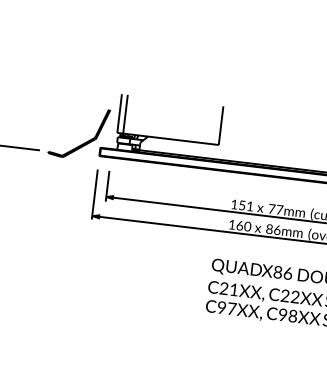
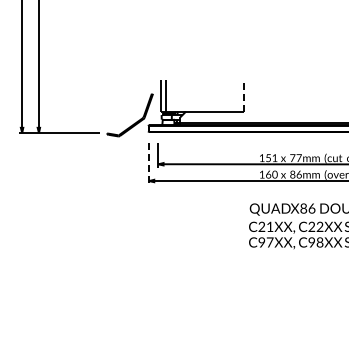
line: (220, 125) -> (243, 95), solid -> dashed
line: (94, 194) -> (148, 163), solid -> dashed

